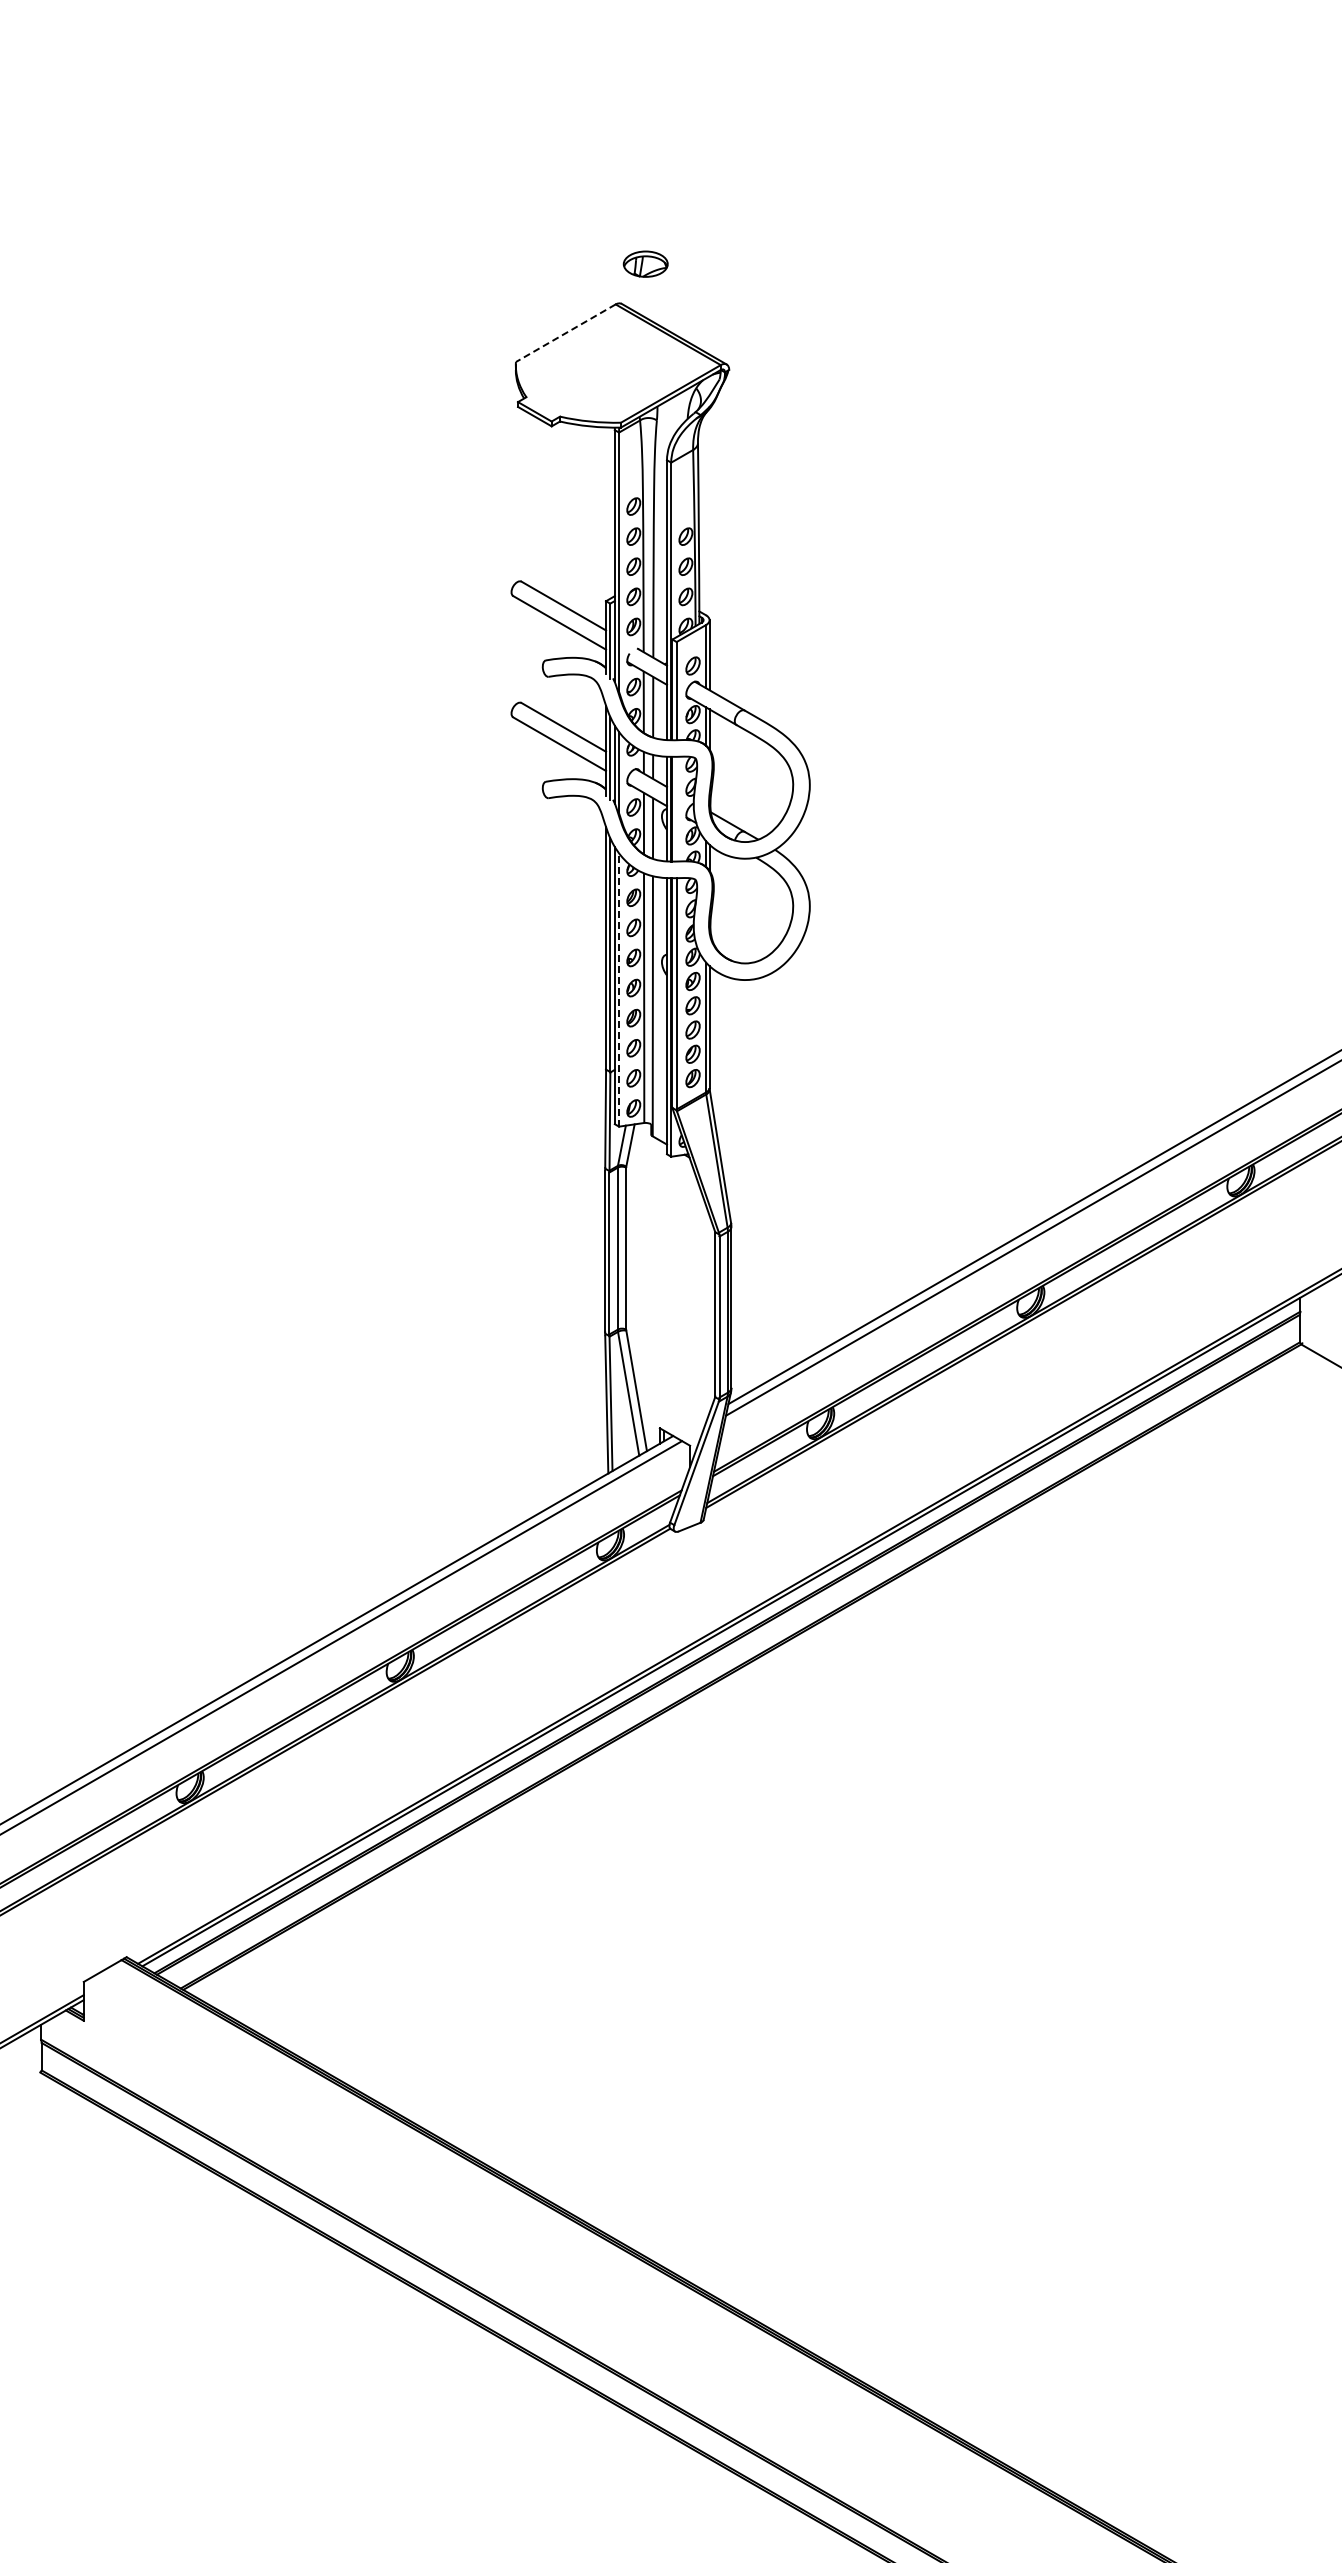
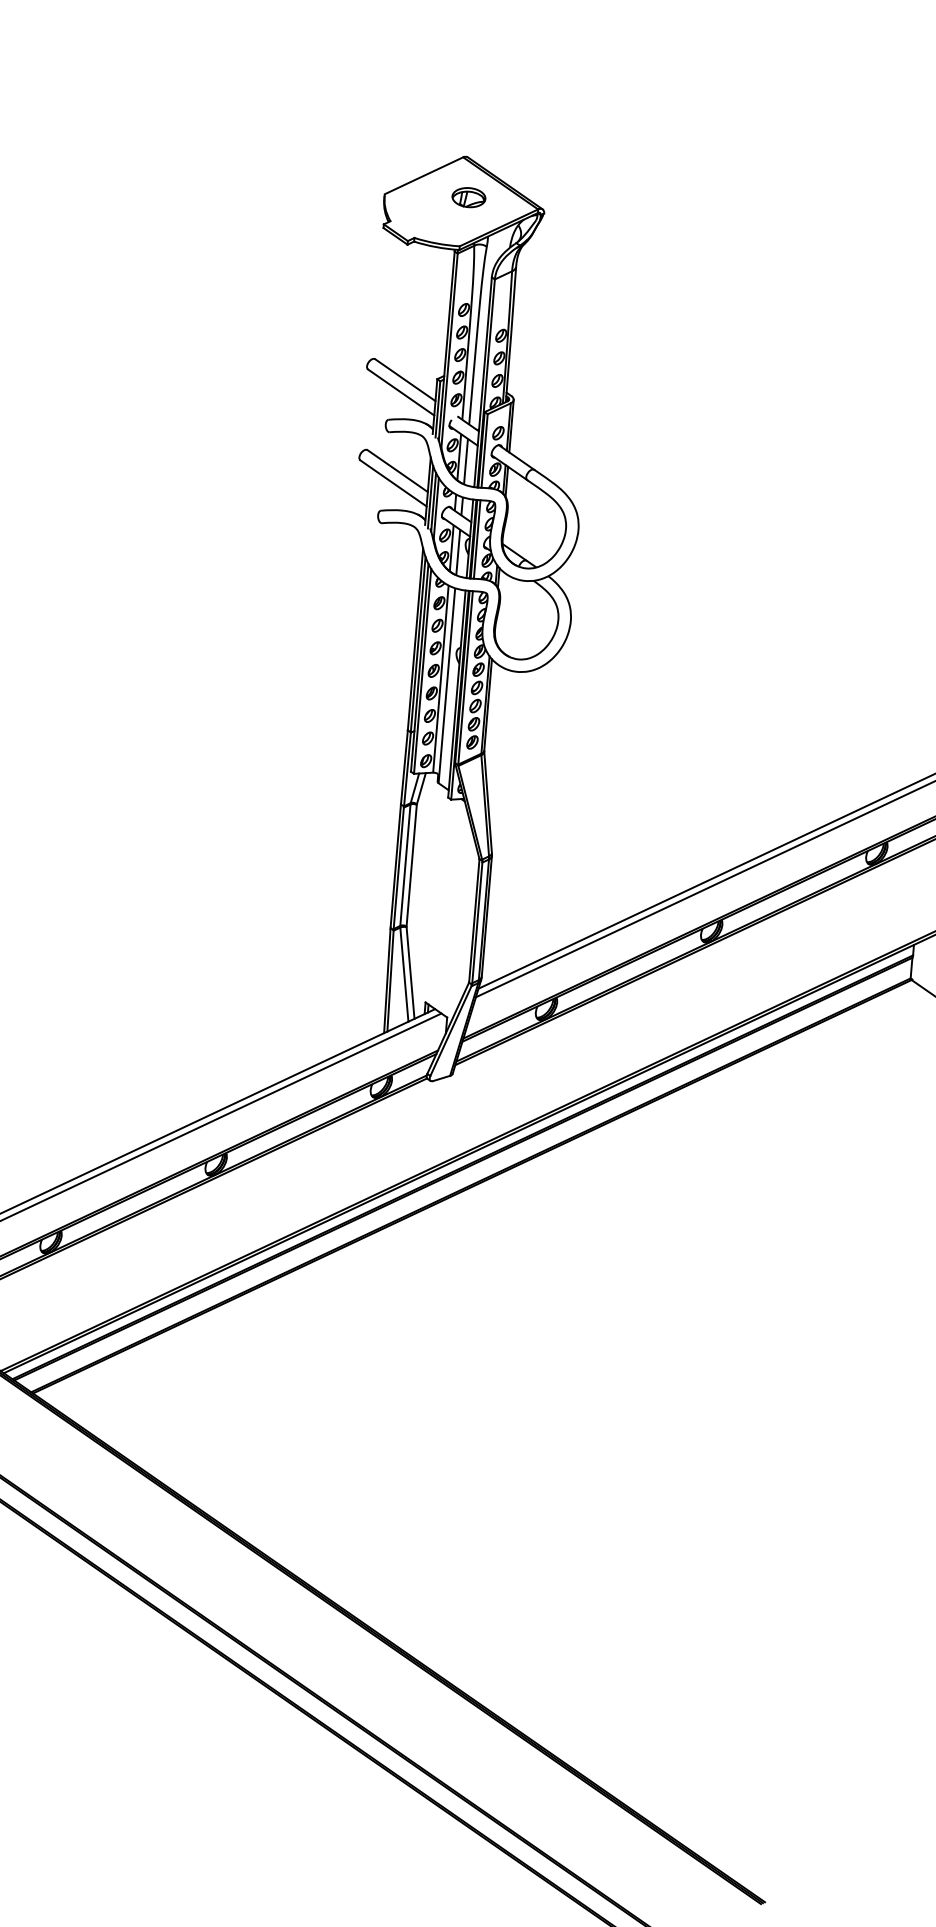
part: (645, 263) -> (468, 197), moved
line: (565, 333) -> (423, 175), dashed -> solid
line: (676, 808) -> (477, 538), added
line: (619, 990) -> (422, 671), dashed -> solid

